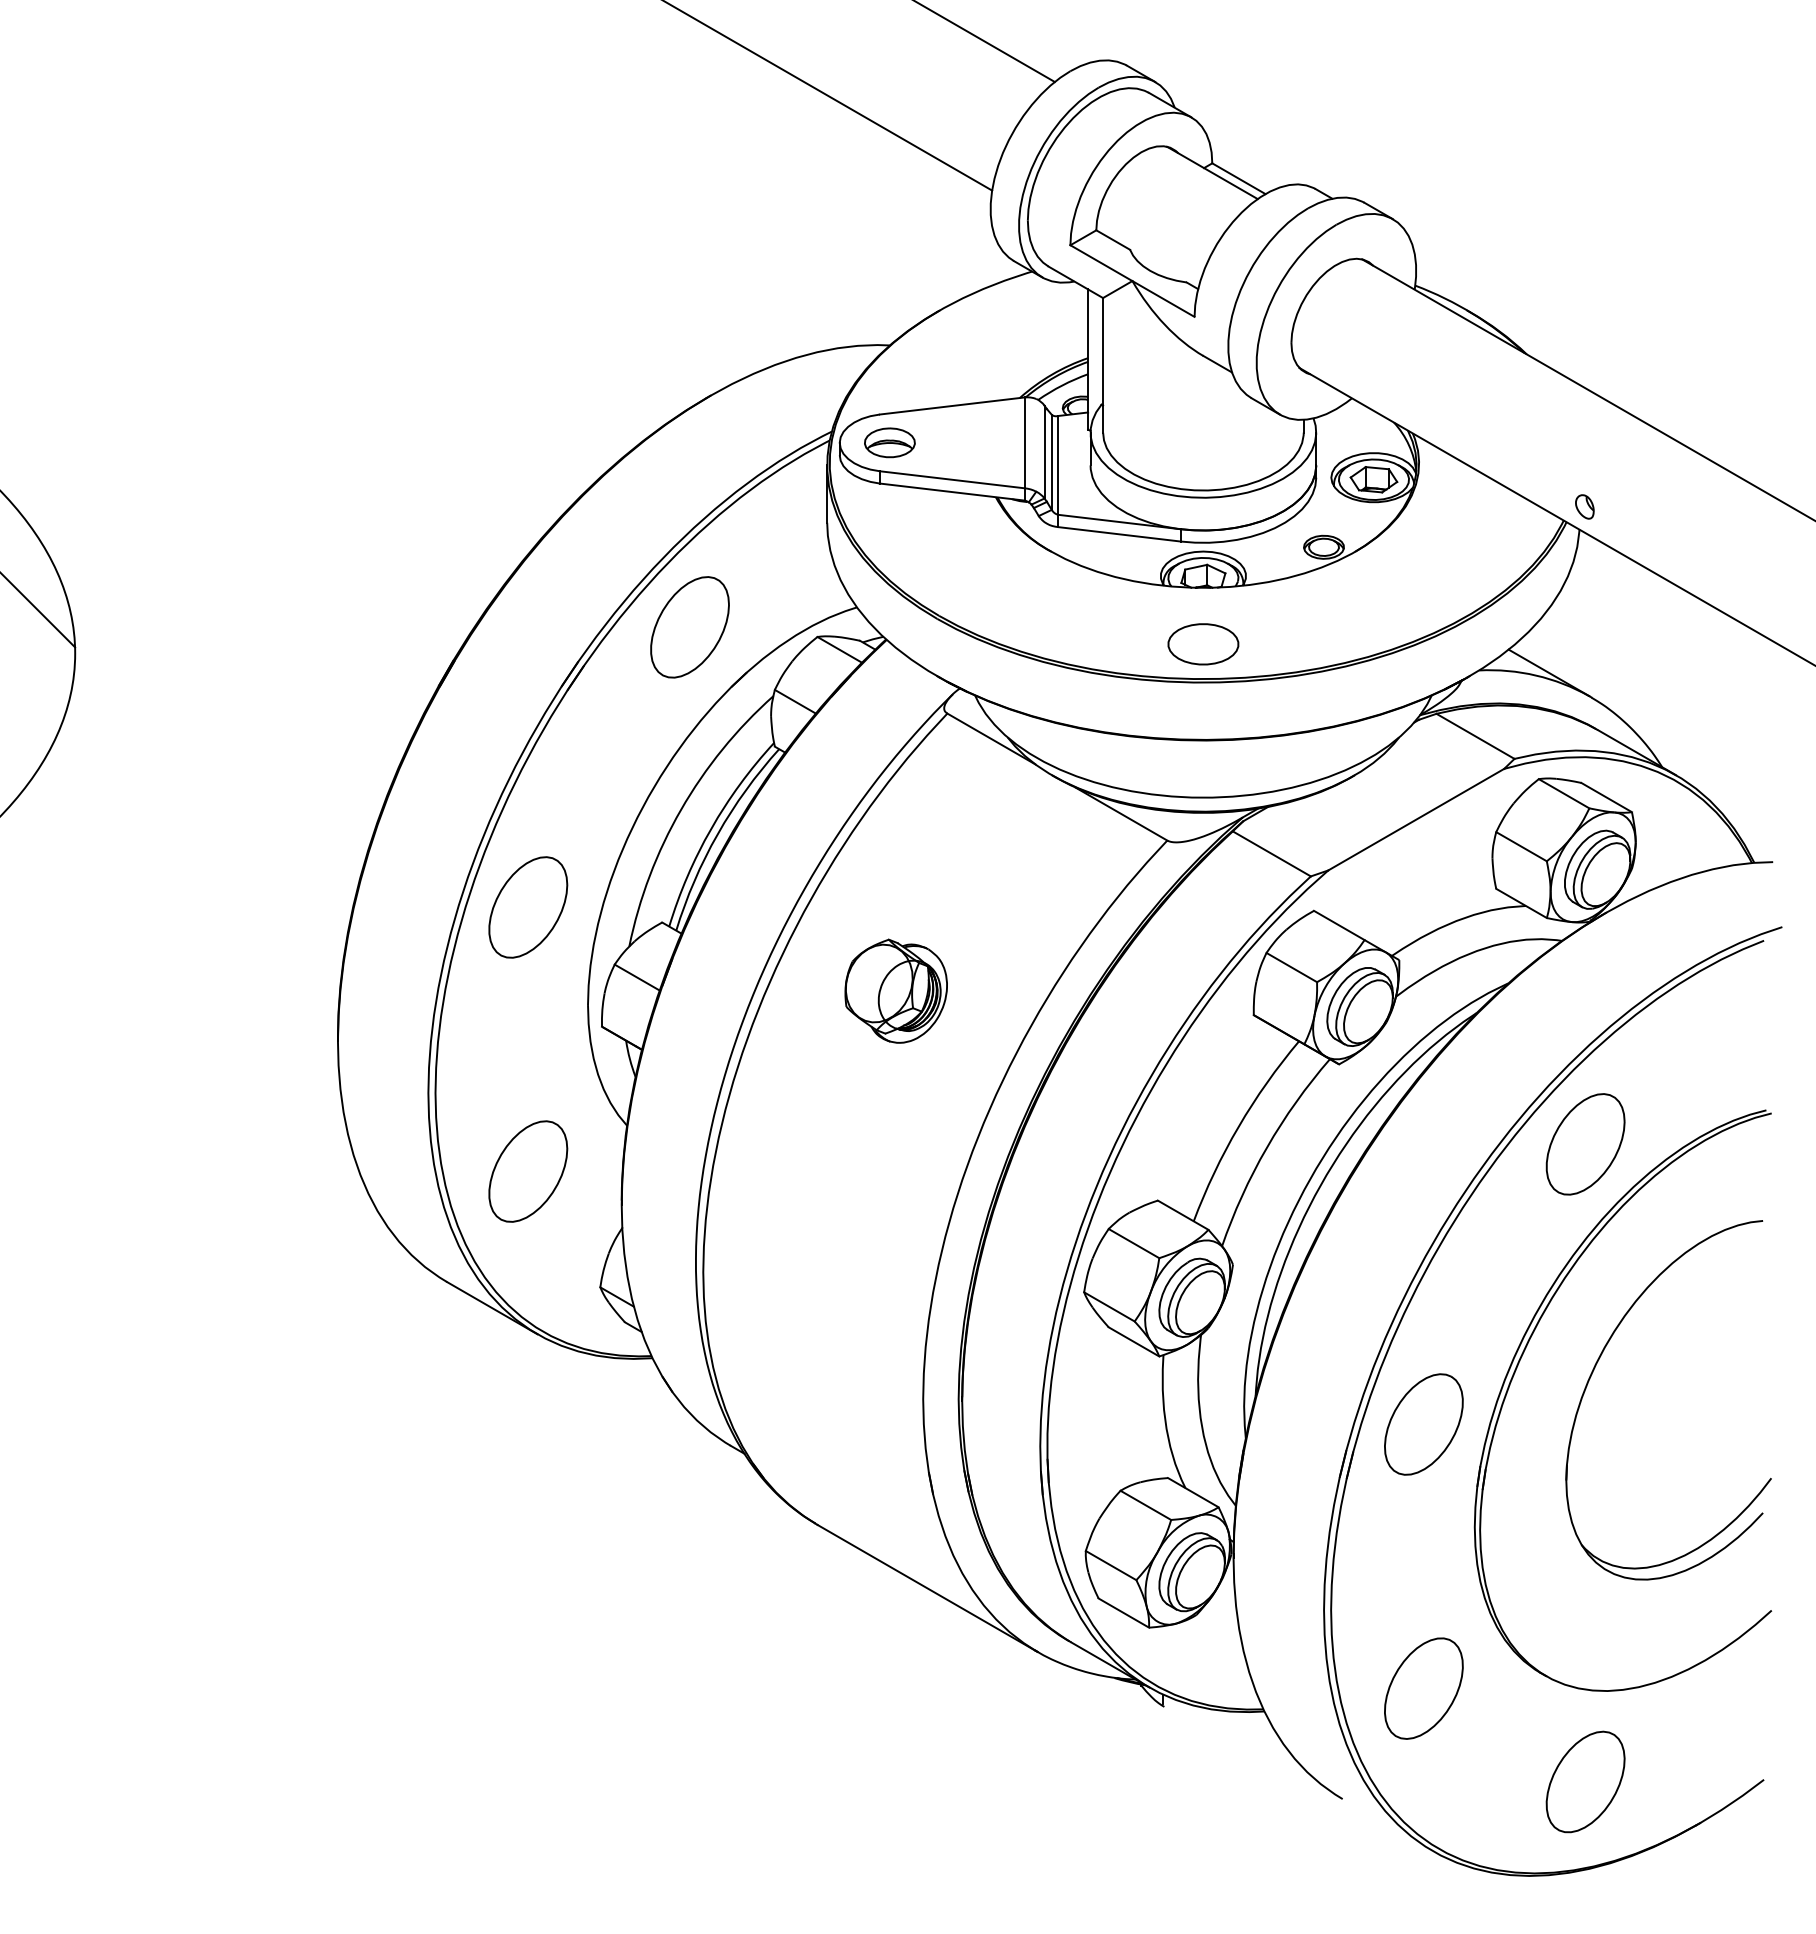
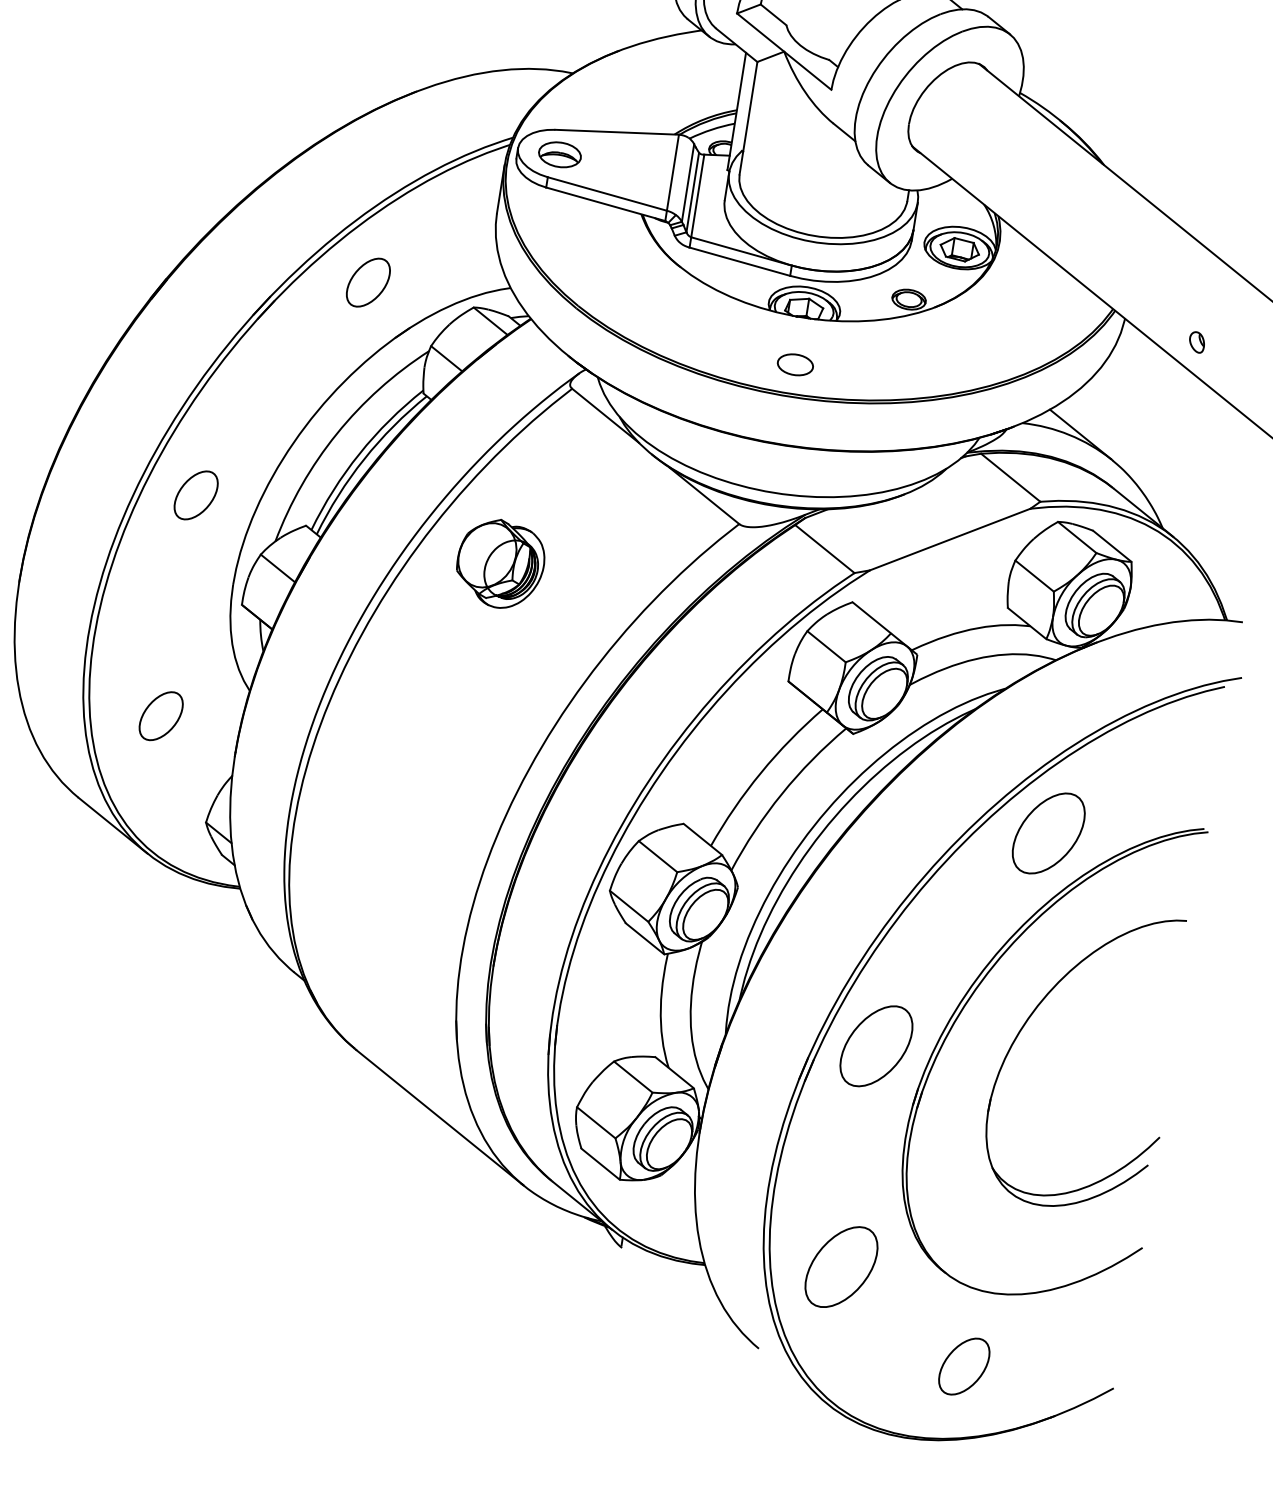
part: (1584, 506) -> (1196, 341), moved
part: (689, 627) -> (367, 282), size x0.6
part: (1203, 644) -> (795, 364), size x0.6
part: (528, 907) -> (196, 495), size x0.6
part: (895, 990) -> (500, 563), moved
part: (528, 1171) -> (161, 716), size x0.6
part: (1585, 1781) -> (964, 1366), size x0.7

